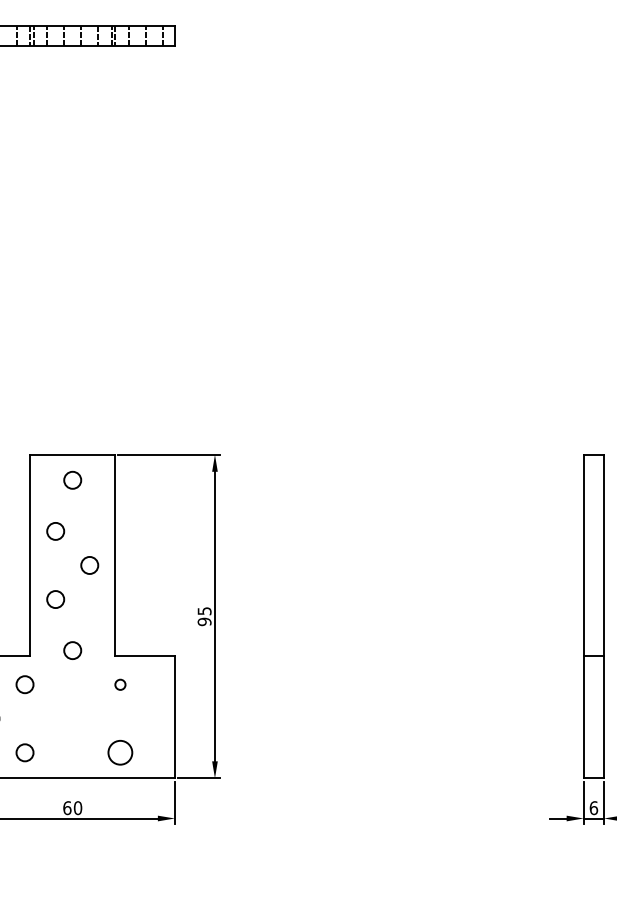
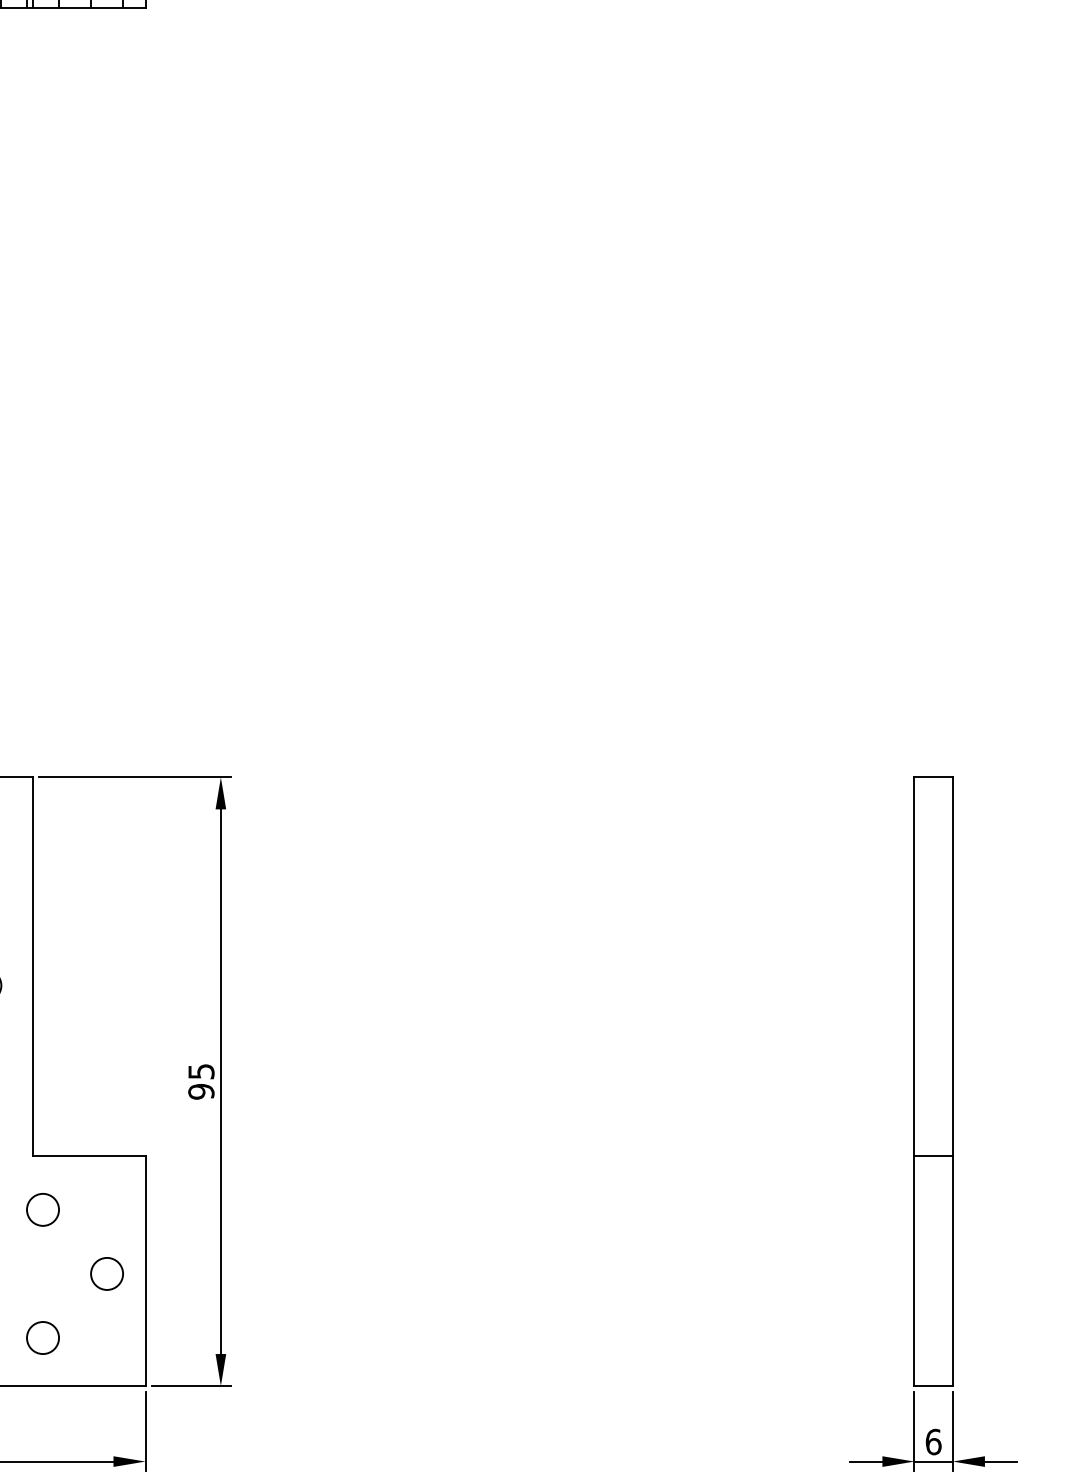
circle: (120, 684) -> (43, 1209), size x1.67
circle: (154, 718) -> (107, 1273), added
circle: (120, 752) -> (43, 1337), size x0.71

